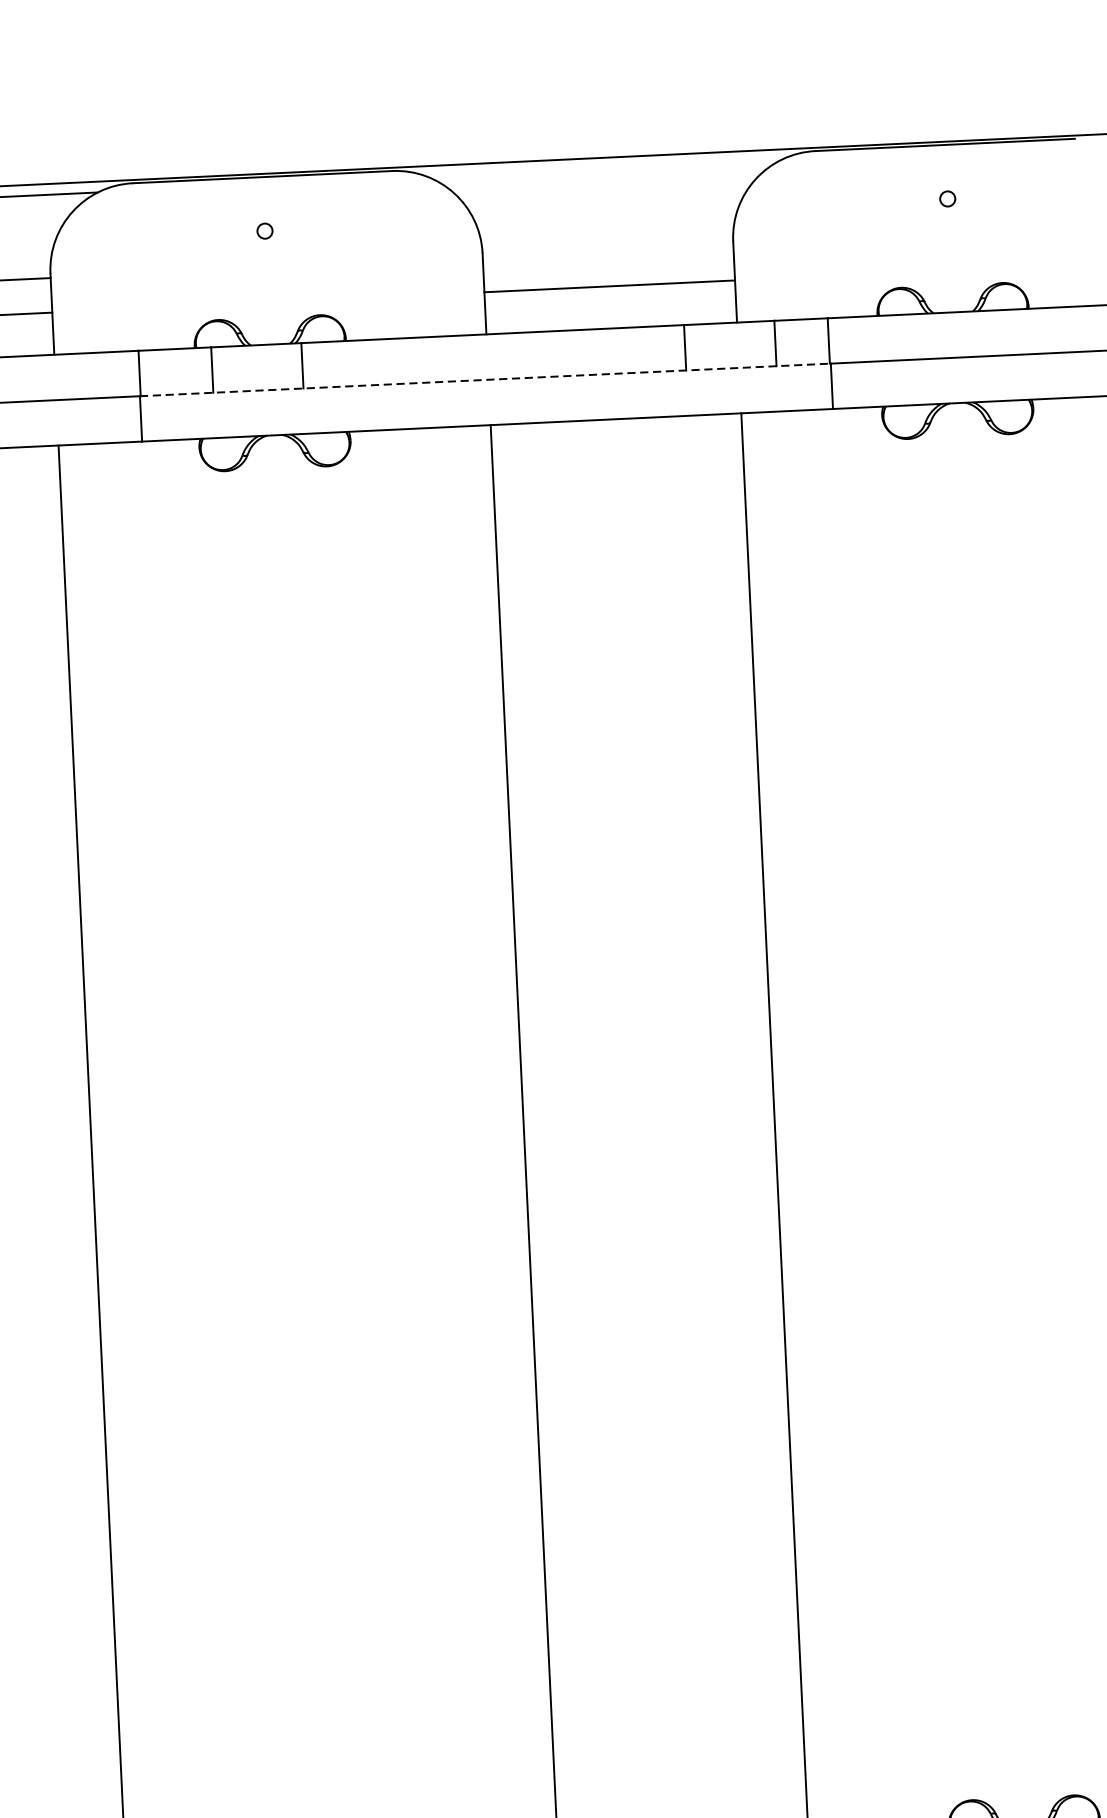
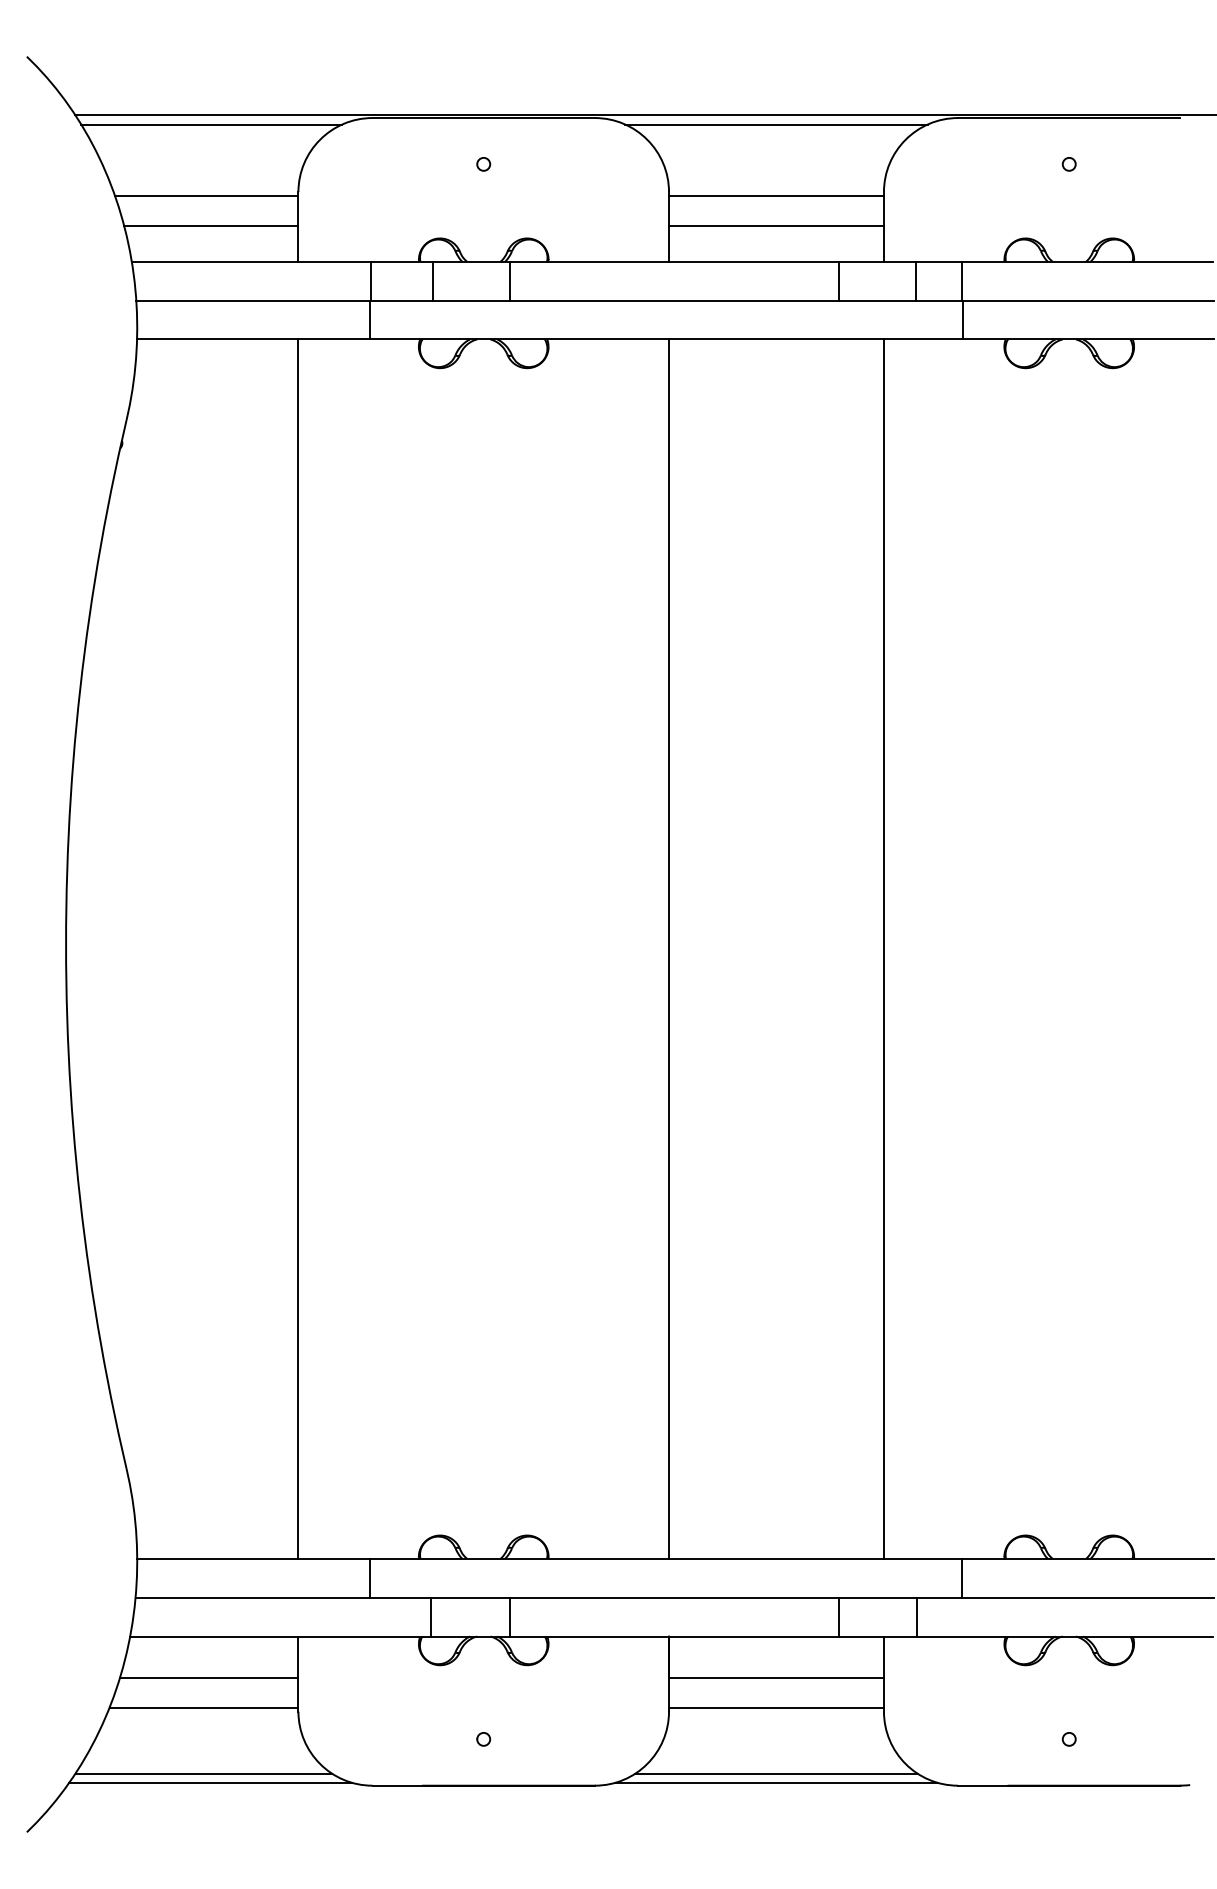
line: (604, 168) -> (776, 124), added
line: (608, 251) -> (776, 195), added
line: (485, 379) -> (666, 300), dashed -> solid

